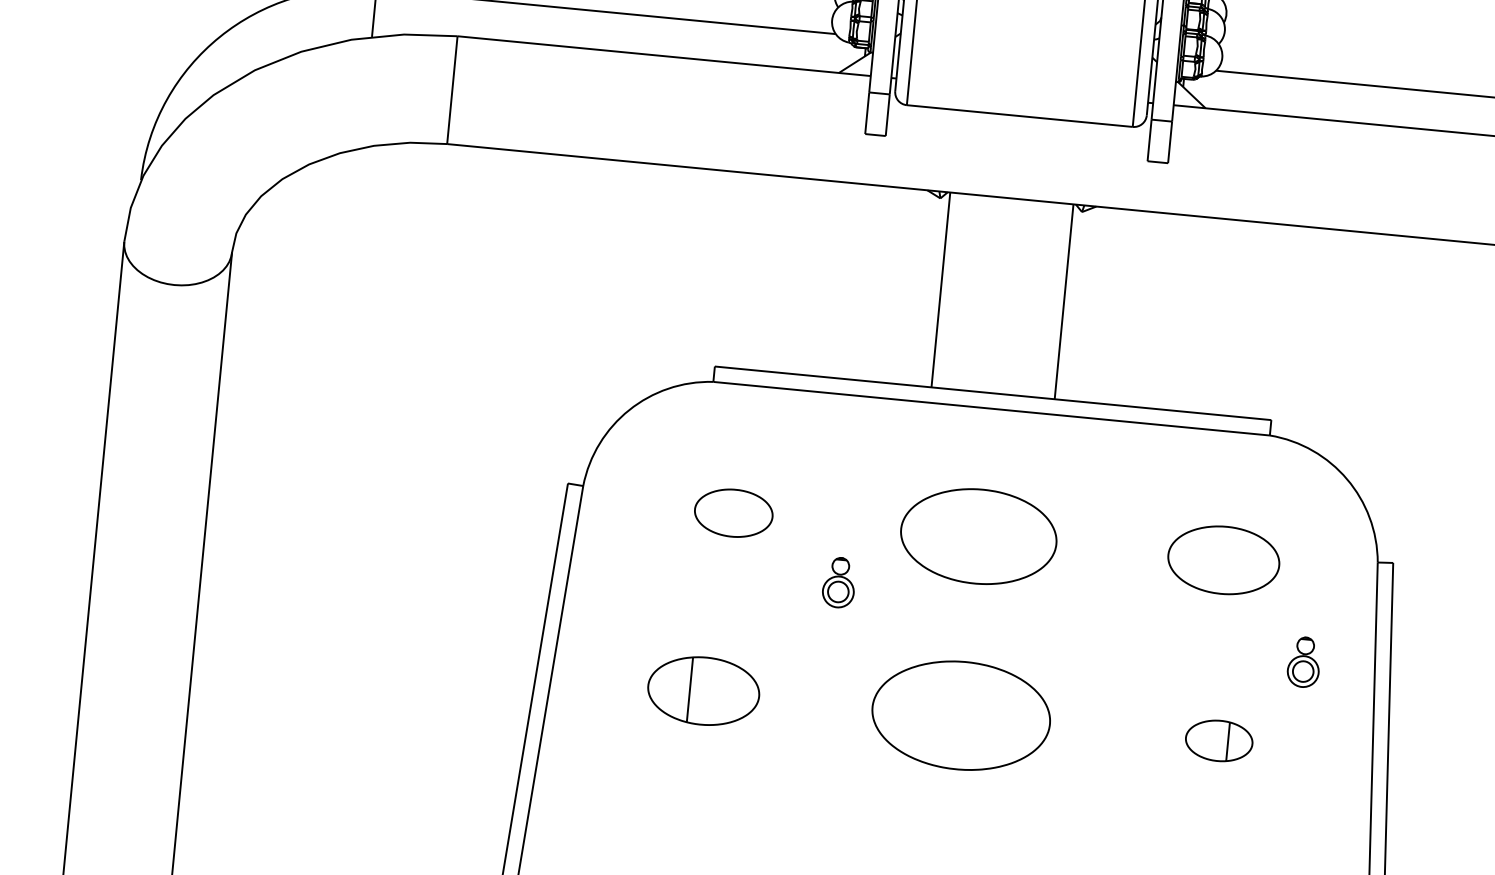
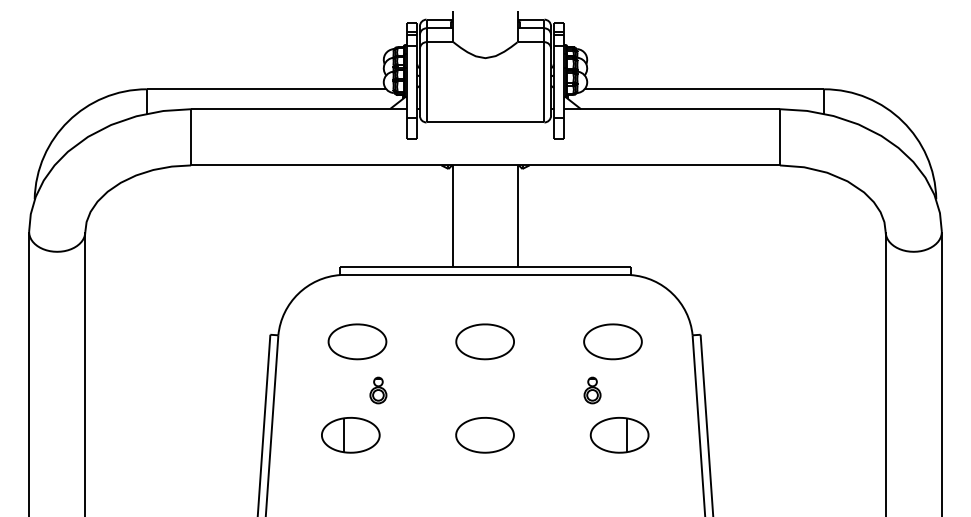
part: (733, 512) -> (357, 341), size x1.43
part: (977, 535) -> (484, 341), size x0.71
part: (839, 582) -> (378, 390), moved
part: (1304, 662) -> (592, 390), moved
part: (960, 716) -> (484, 435), size x0.62
part: (1219, 741) -> (619, 435), size x1.67

